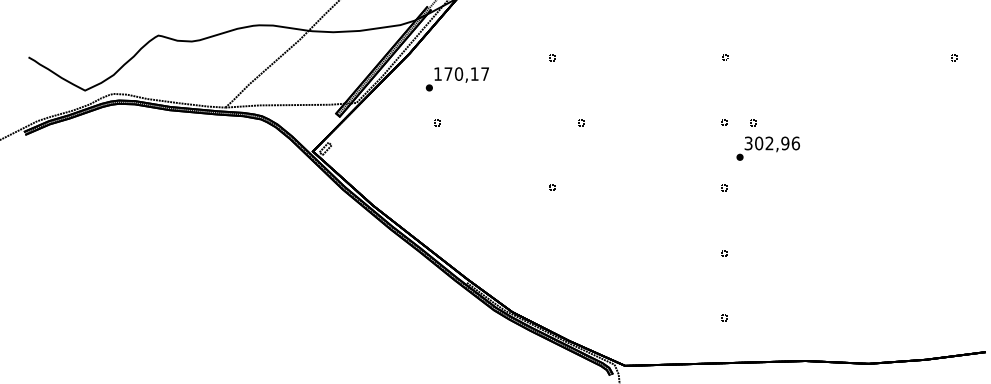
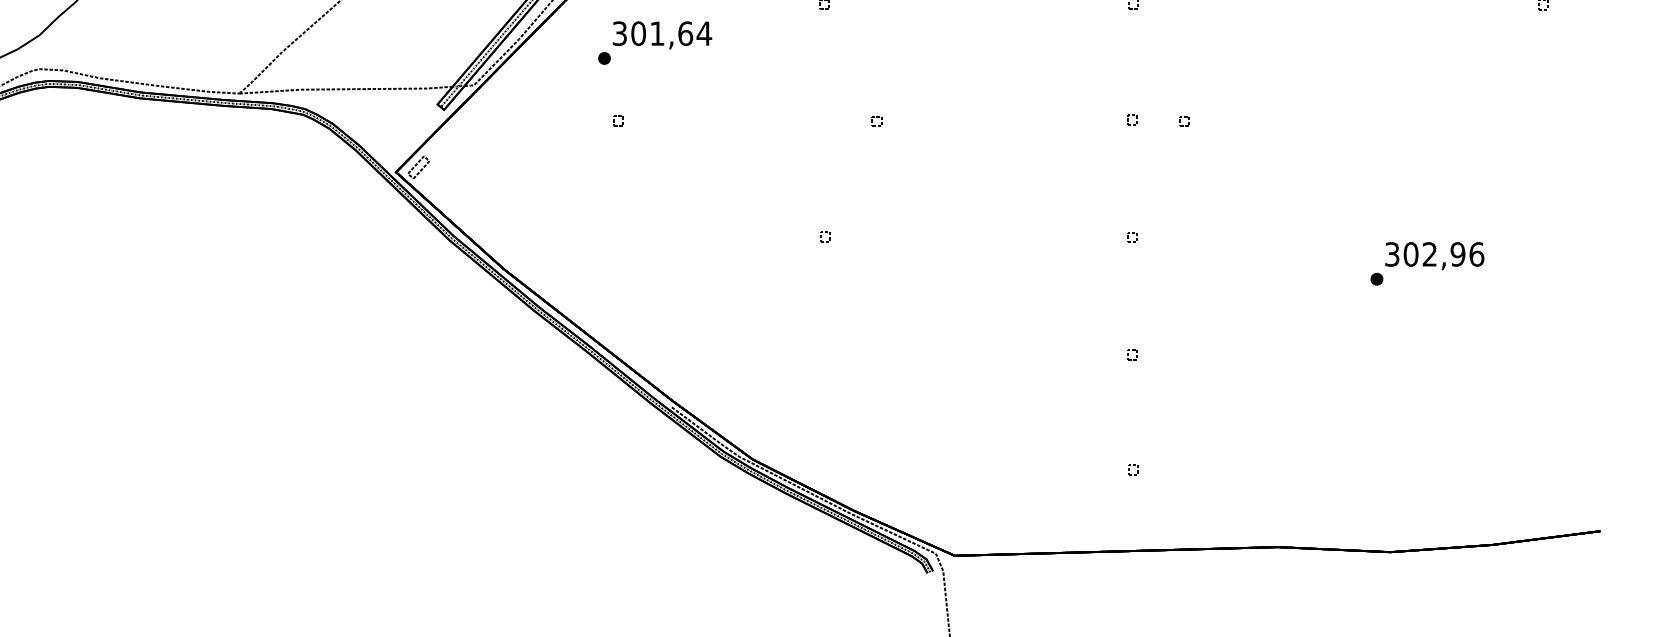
text: (461, 73) -> (661, 32), 170,17 -> 301,64
text: (767, 148) -> (1426, 263), moved

